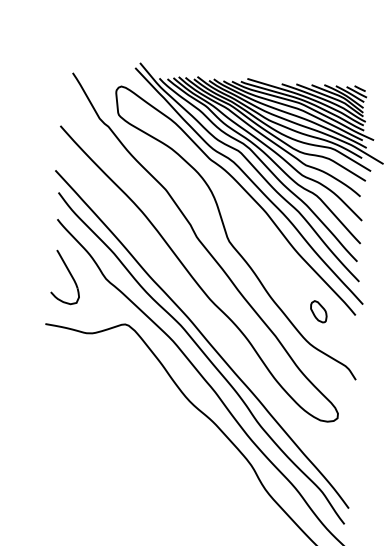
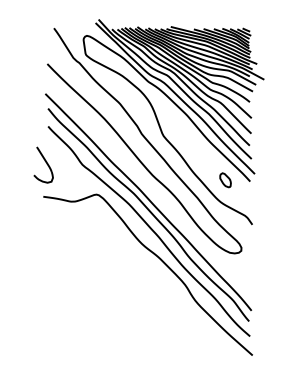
part: (65, 276) -> (43, 164), moved

